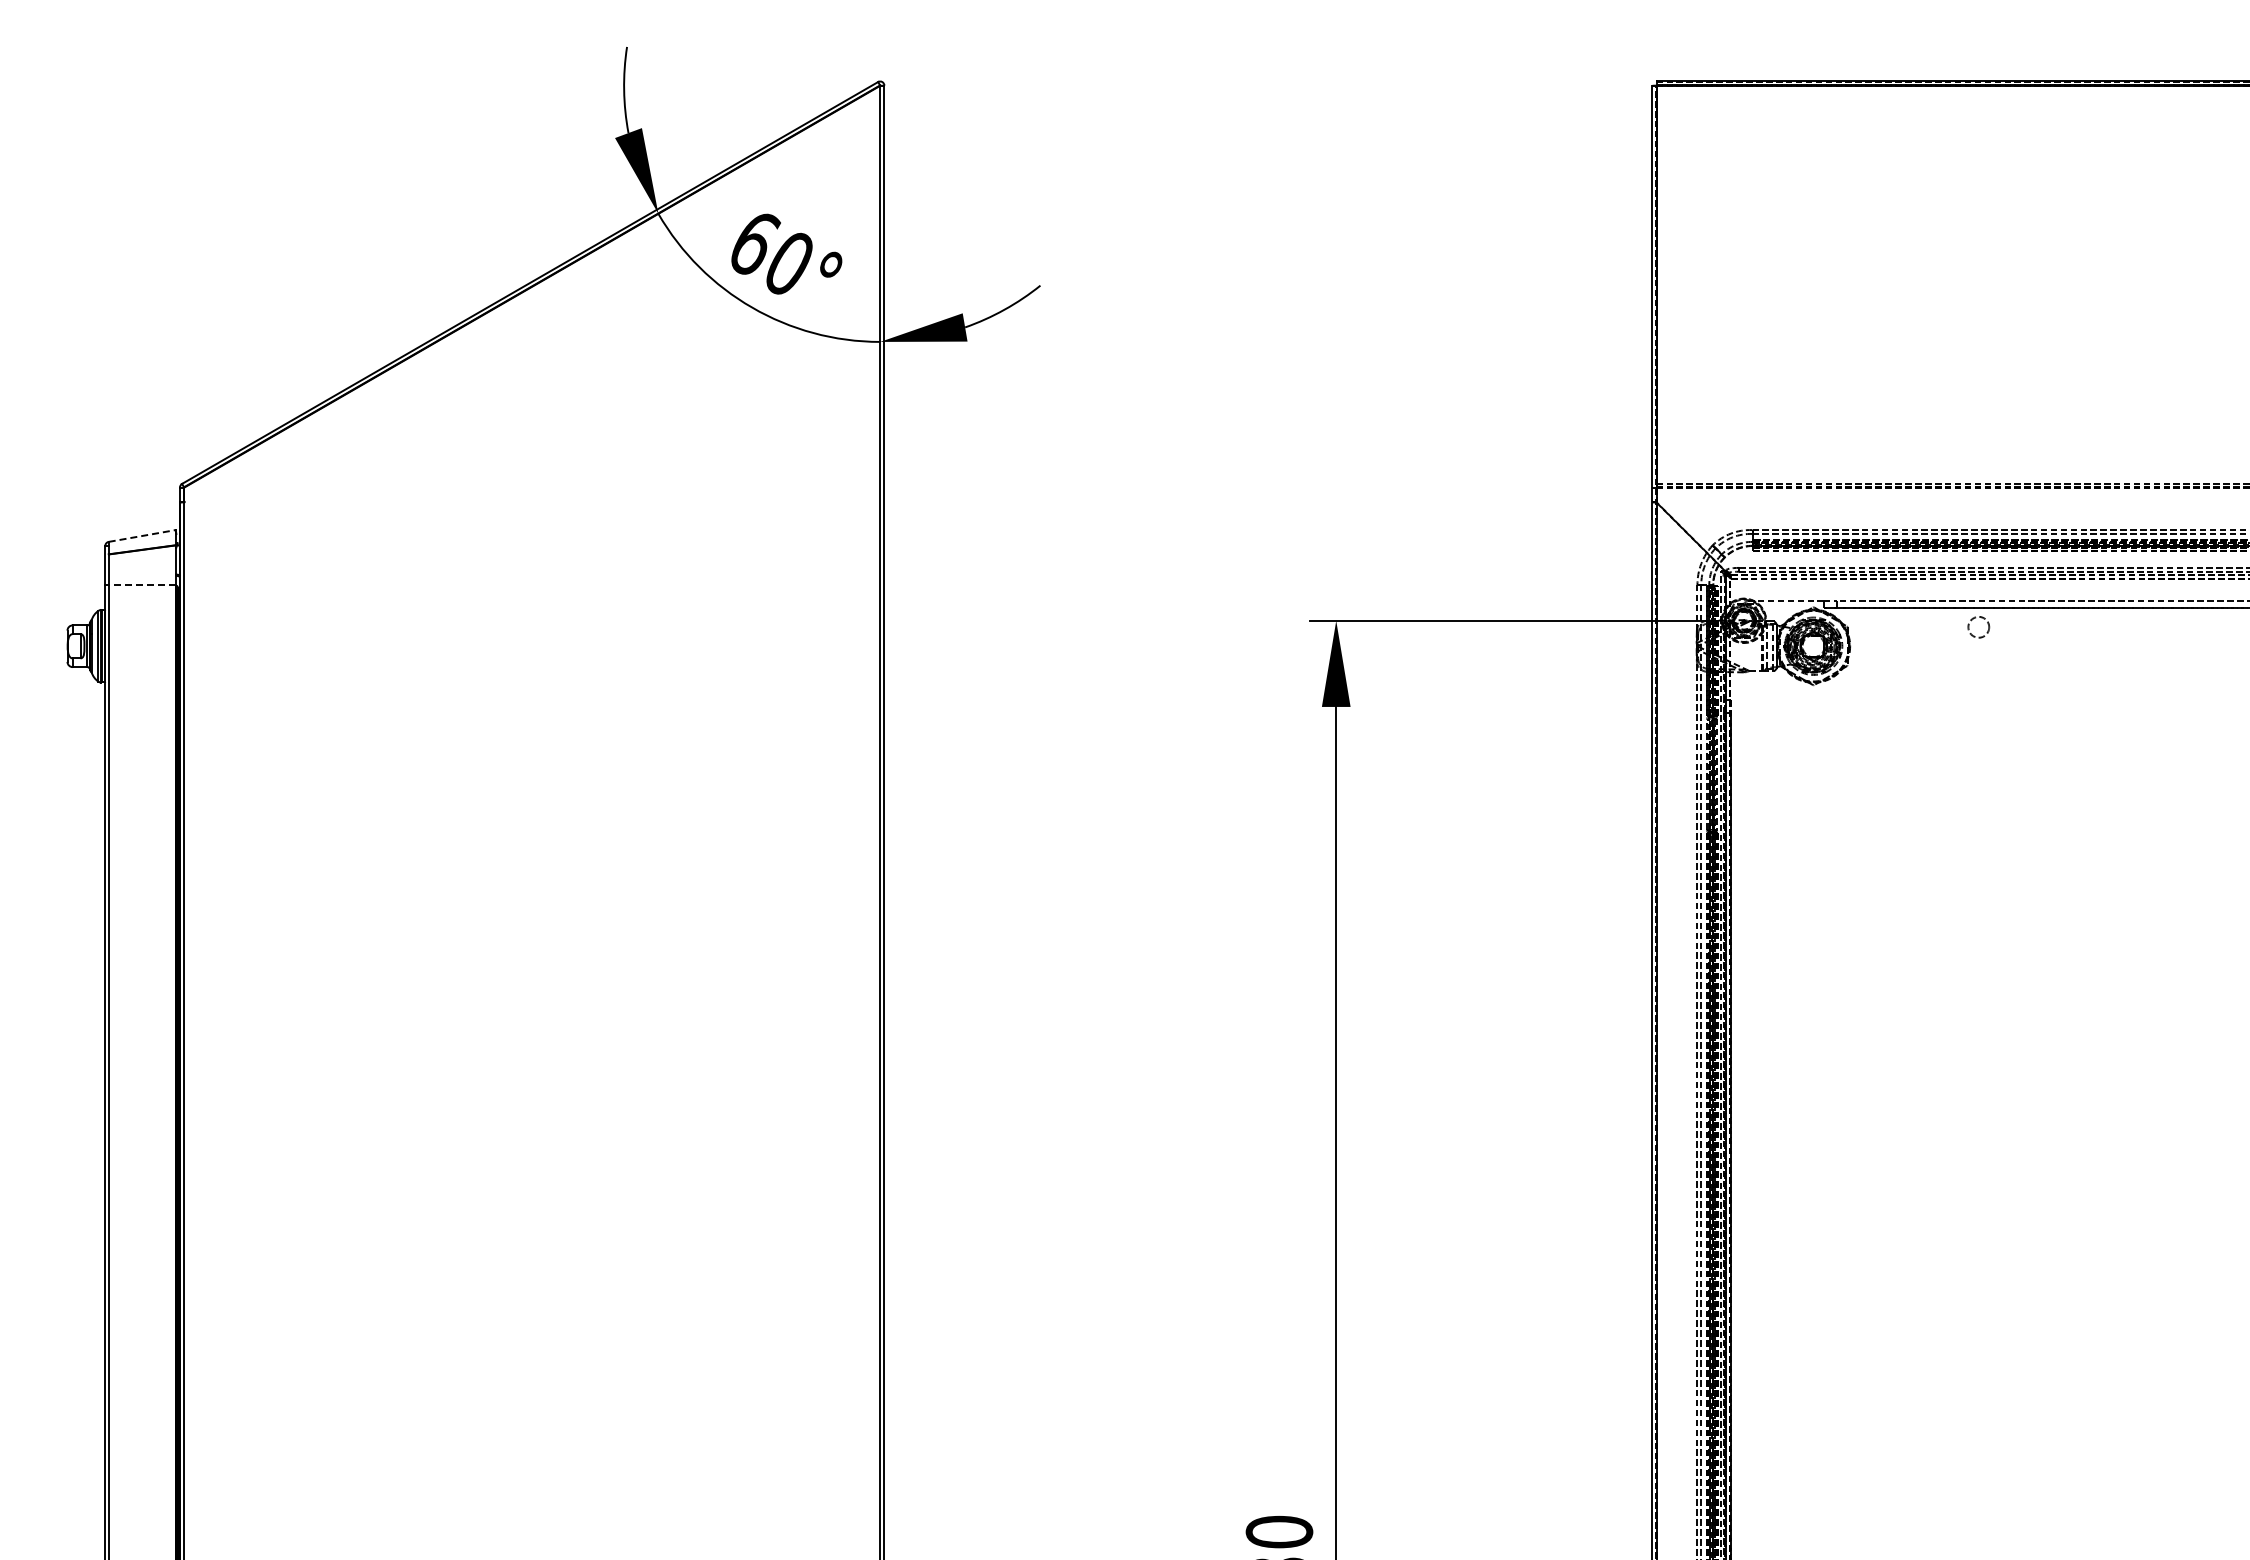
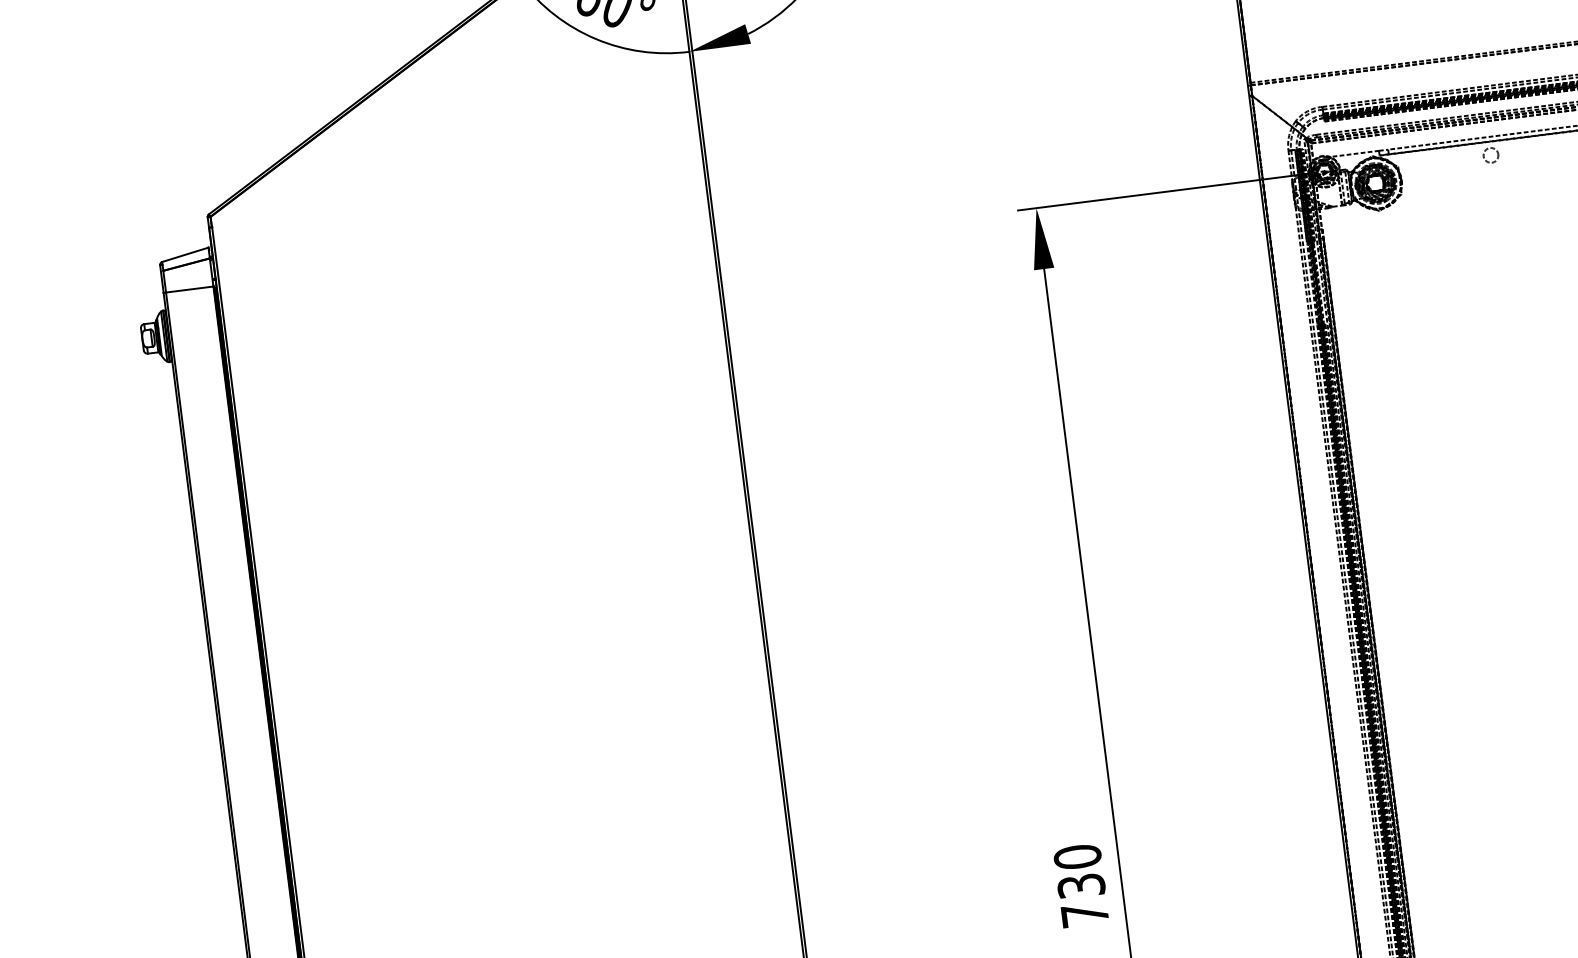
line: (142, 535) -> (185, 254), dashed -> solid
line: (141, 585) -> (189, 289), dashed -> solid

